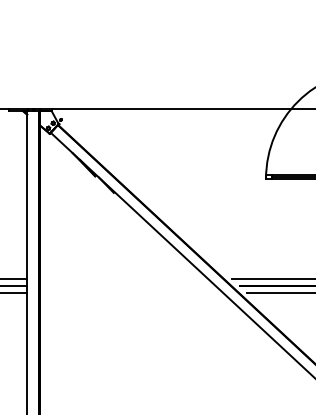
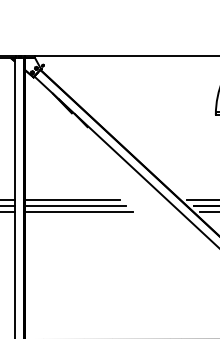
line: (96, 279) -> (72, 200), added
line: (99, 286) -> (75, 206), added
line: (103, 293) -> (78, 211), added

